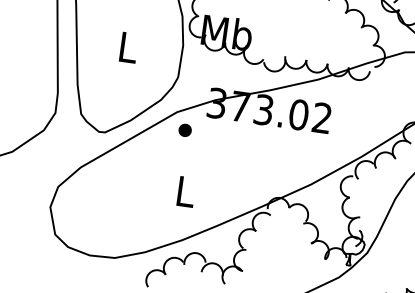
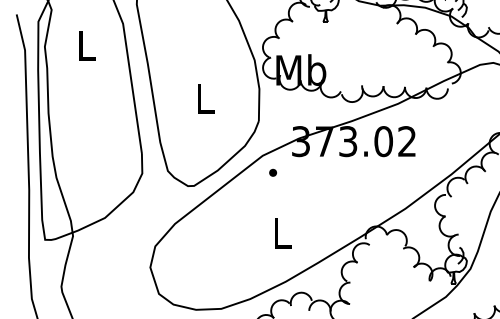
part: (184, 130) -> (272, 172), size x0.6

